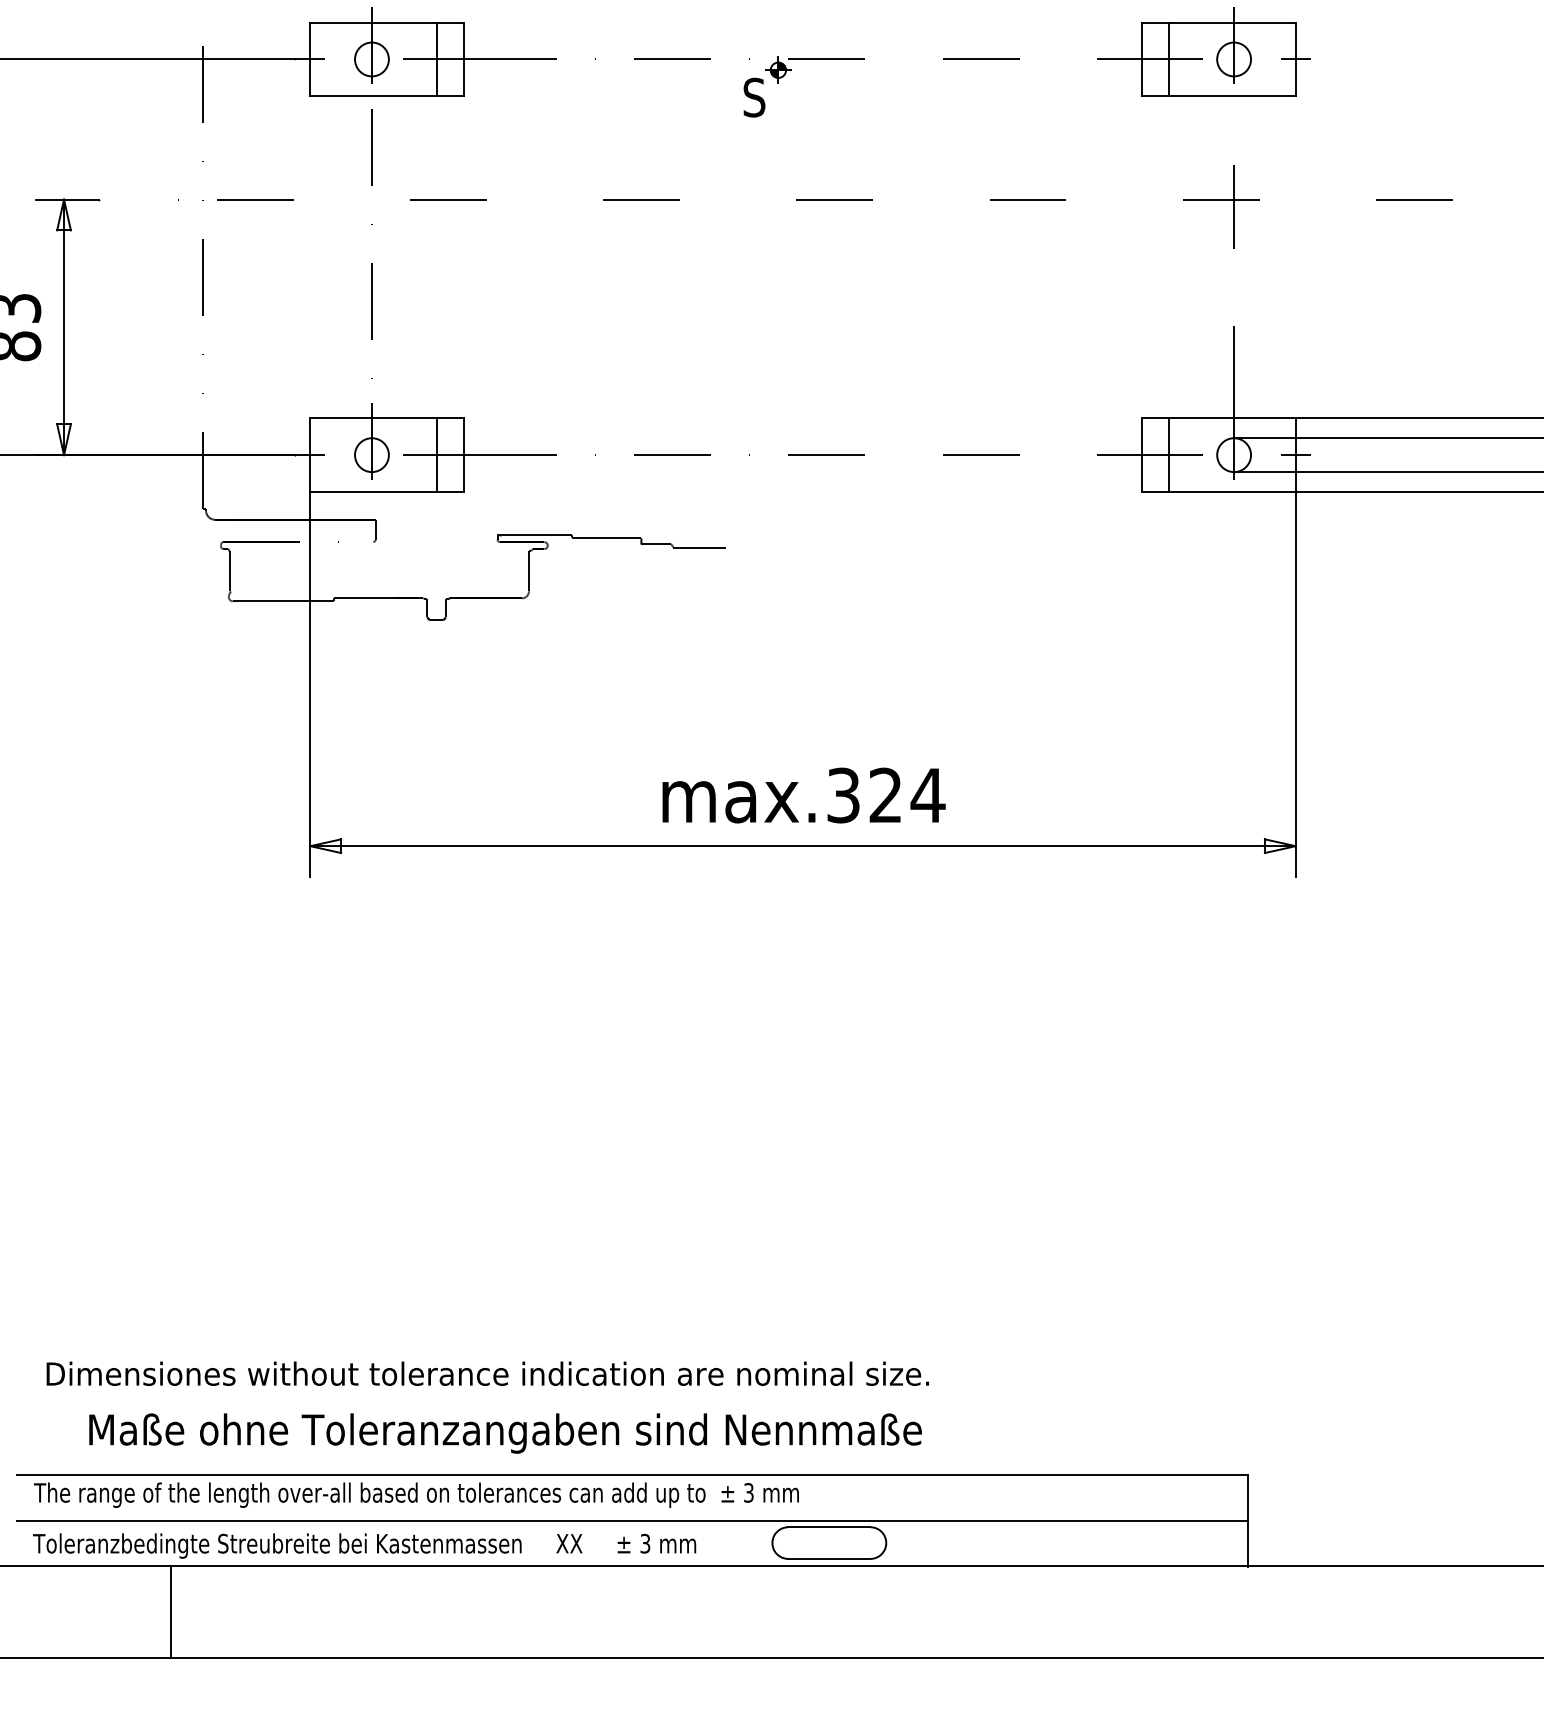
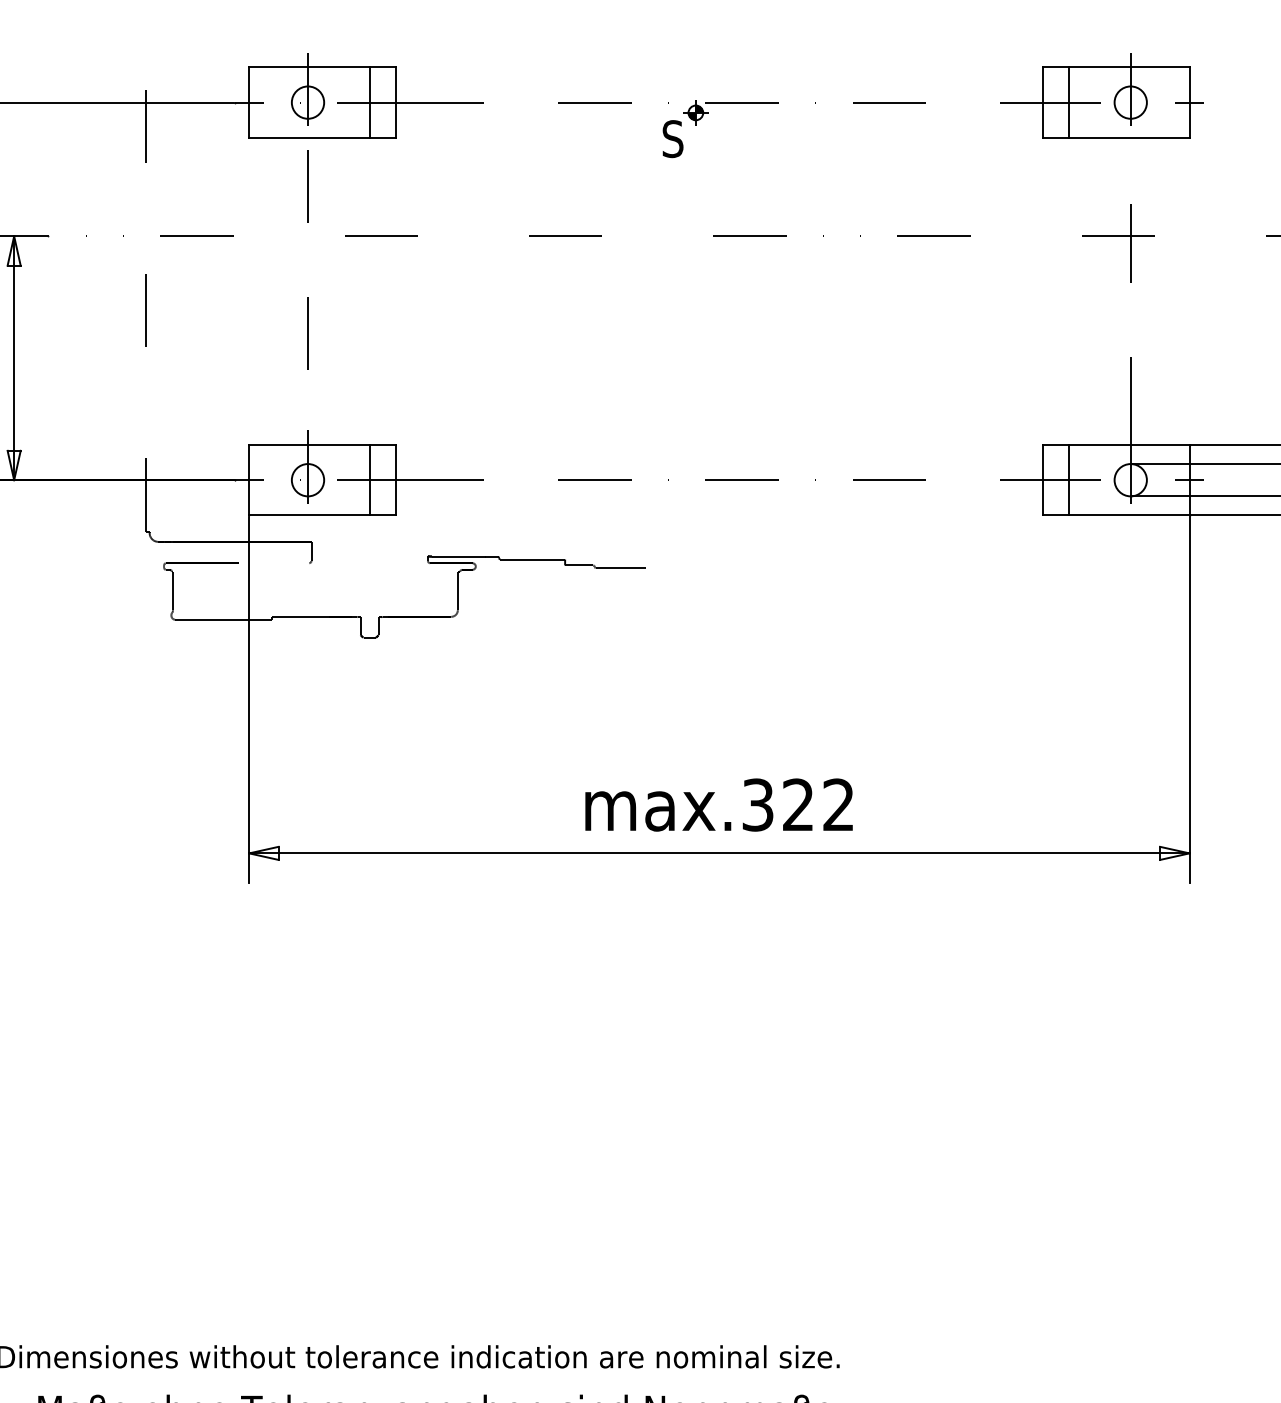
text: (927, 794) -> (838, 804), max.324 -> max.322

